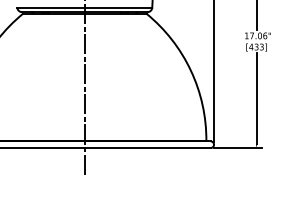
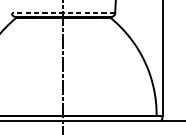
line: (84, 7) -> (63, 13), solid -> dashed

